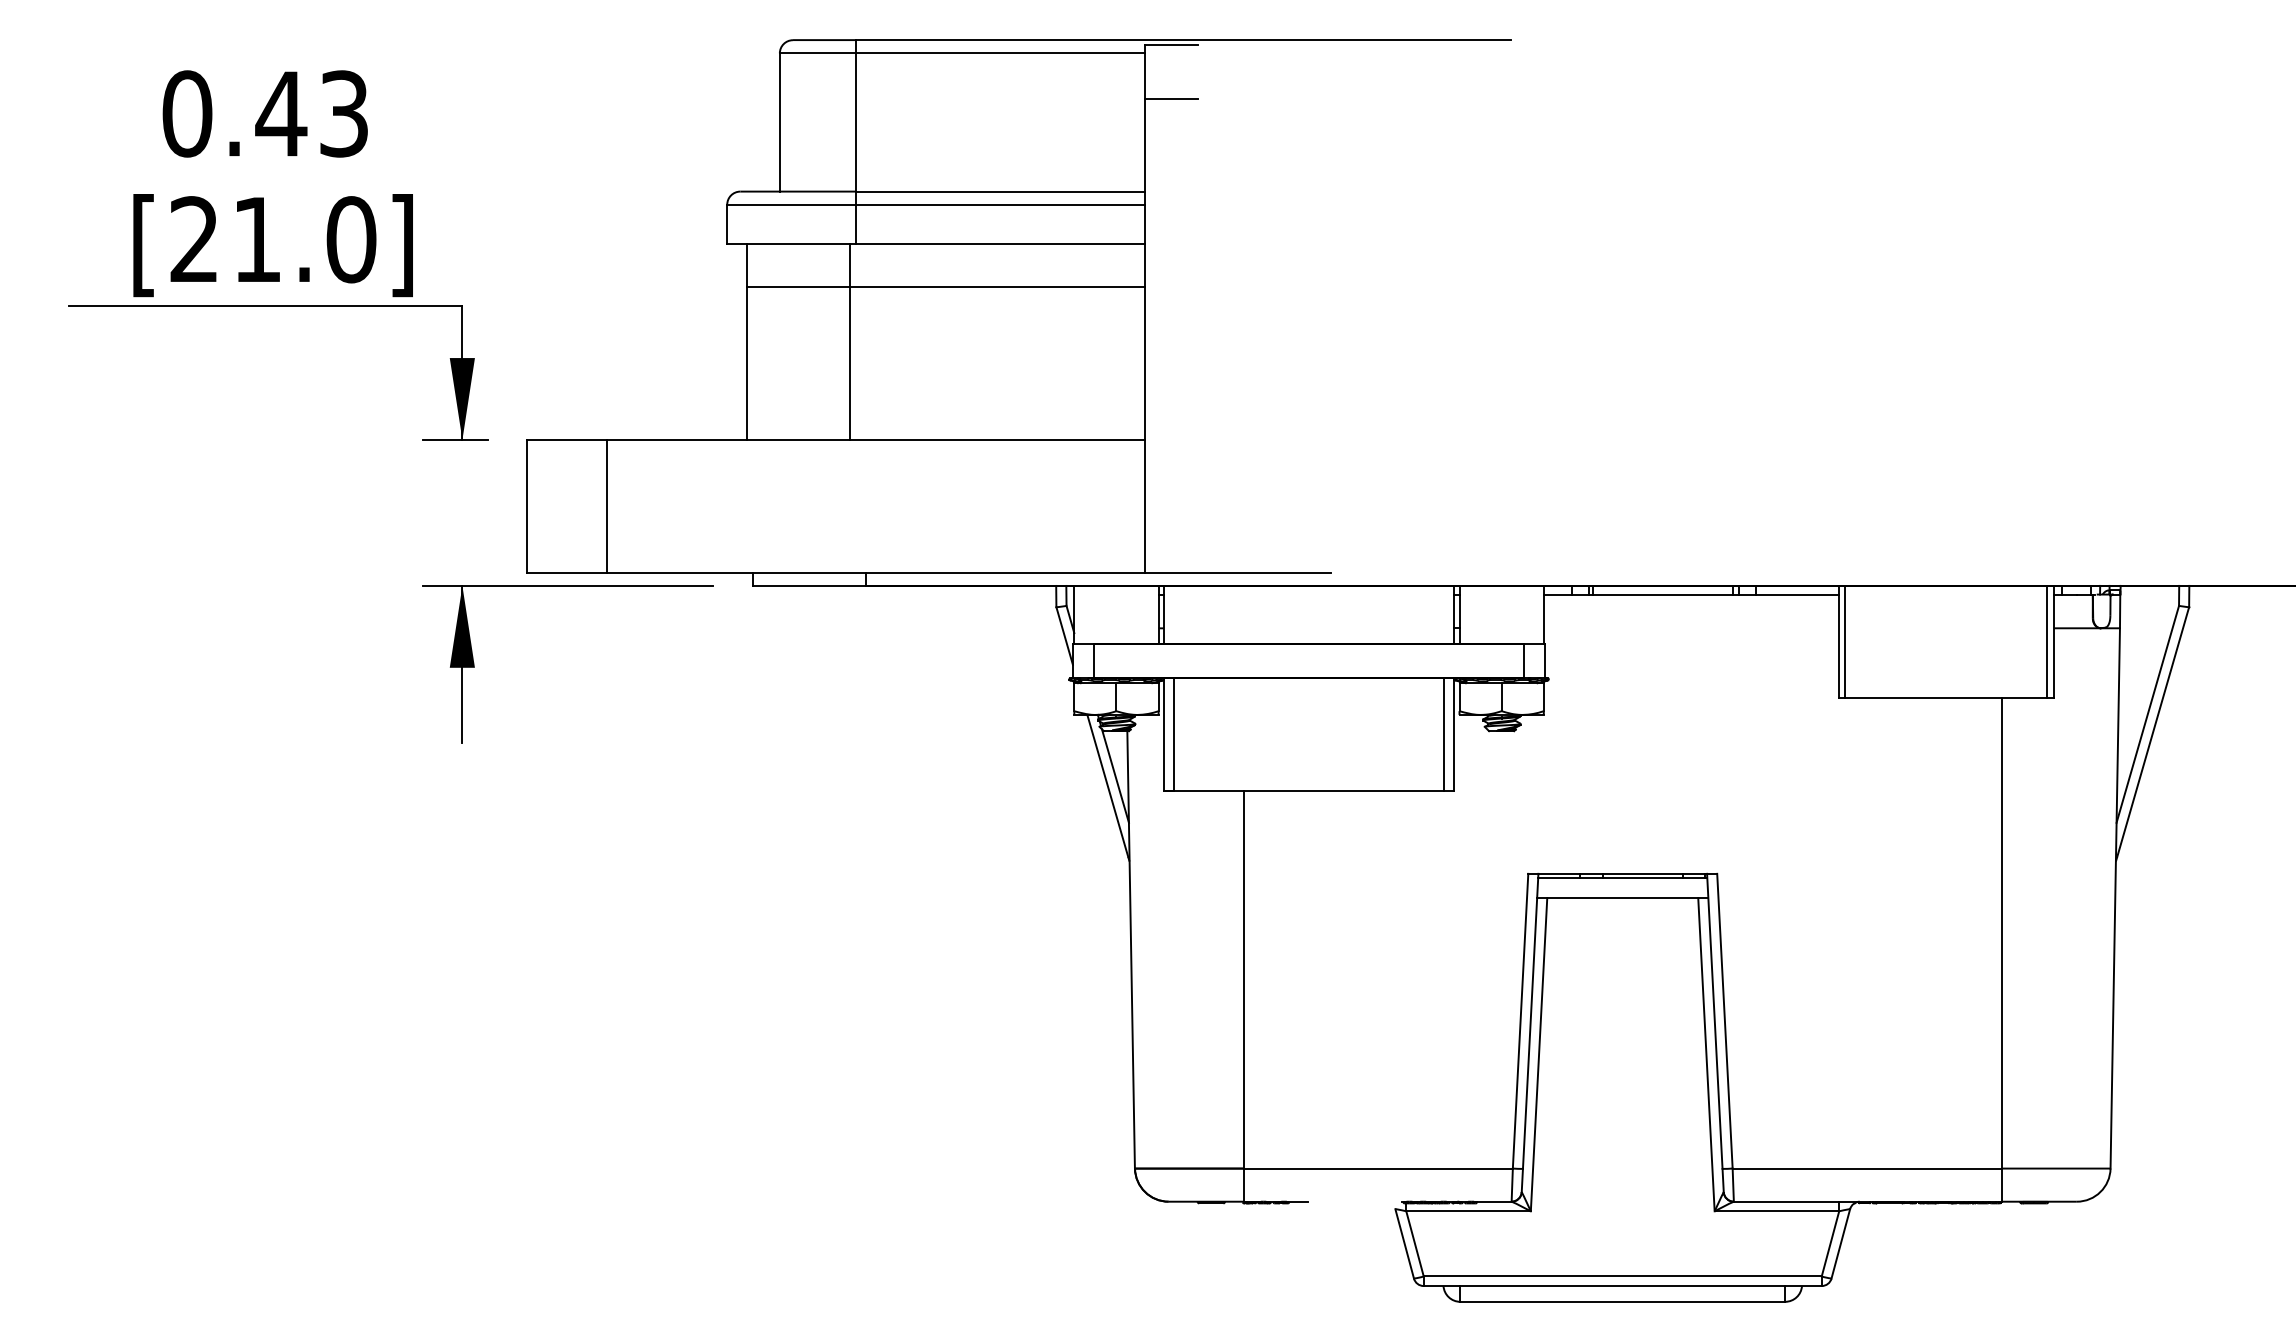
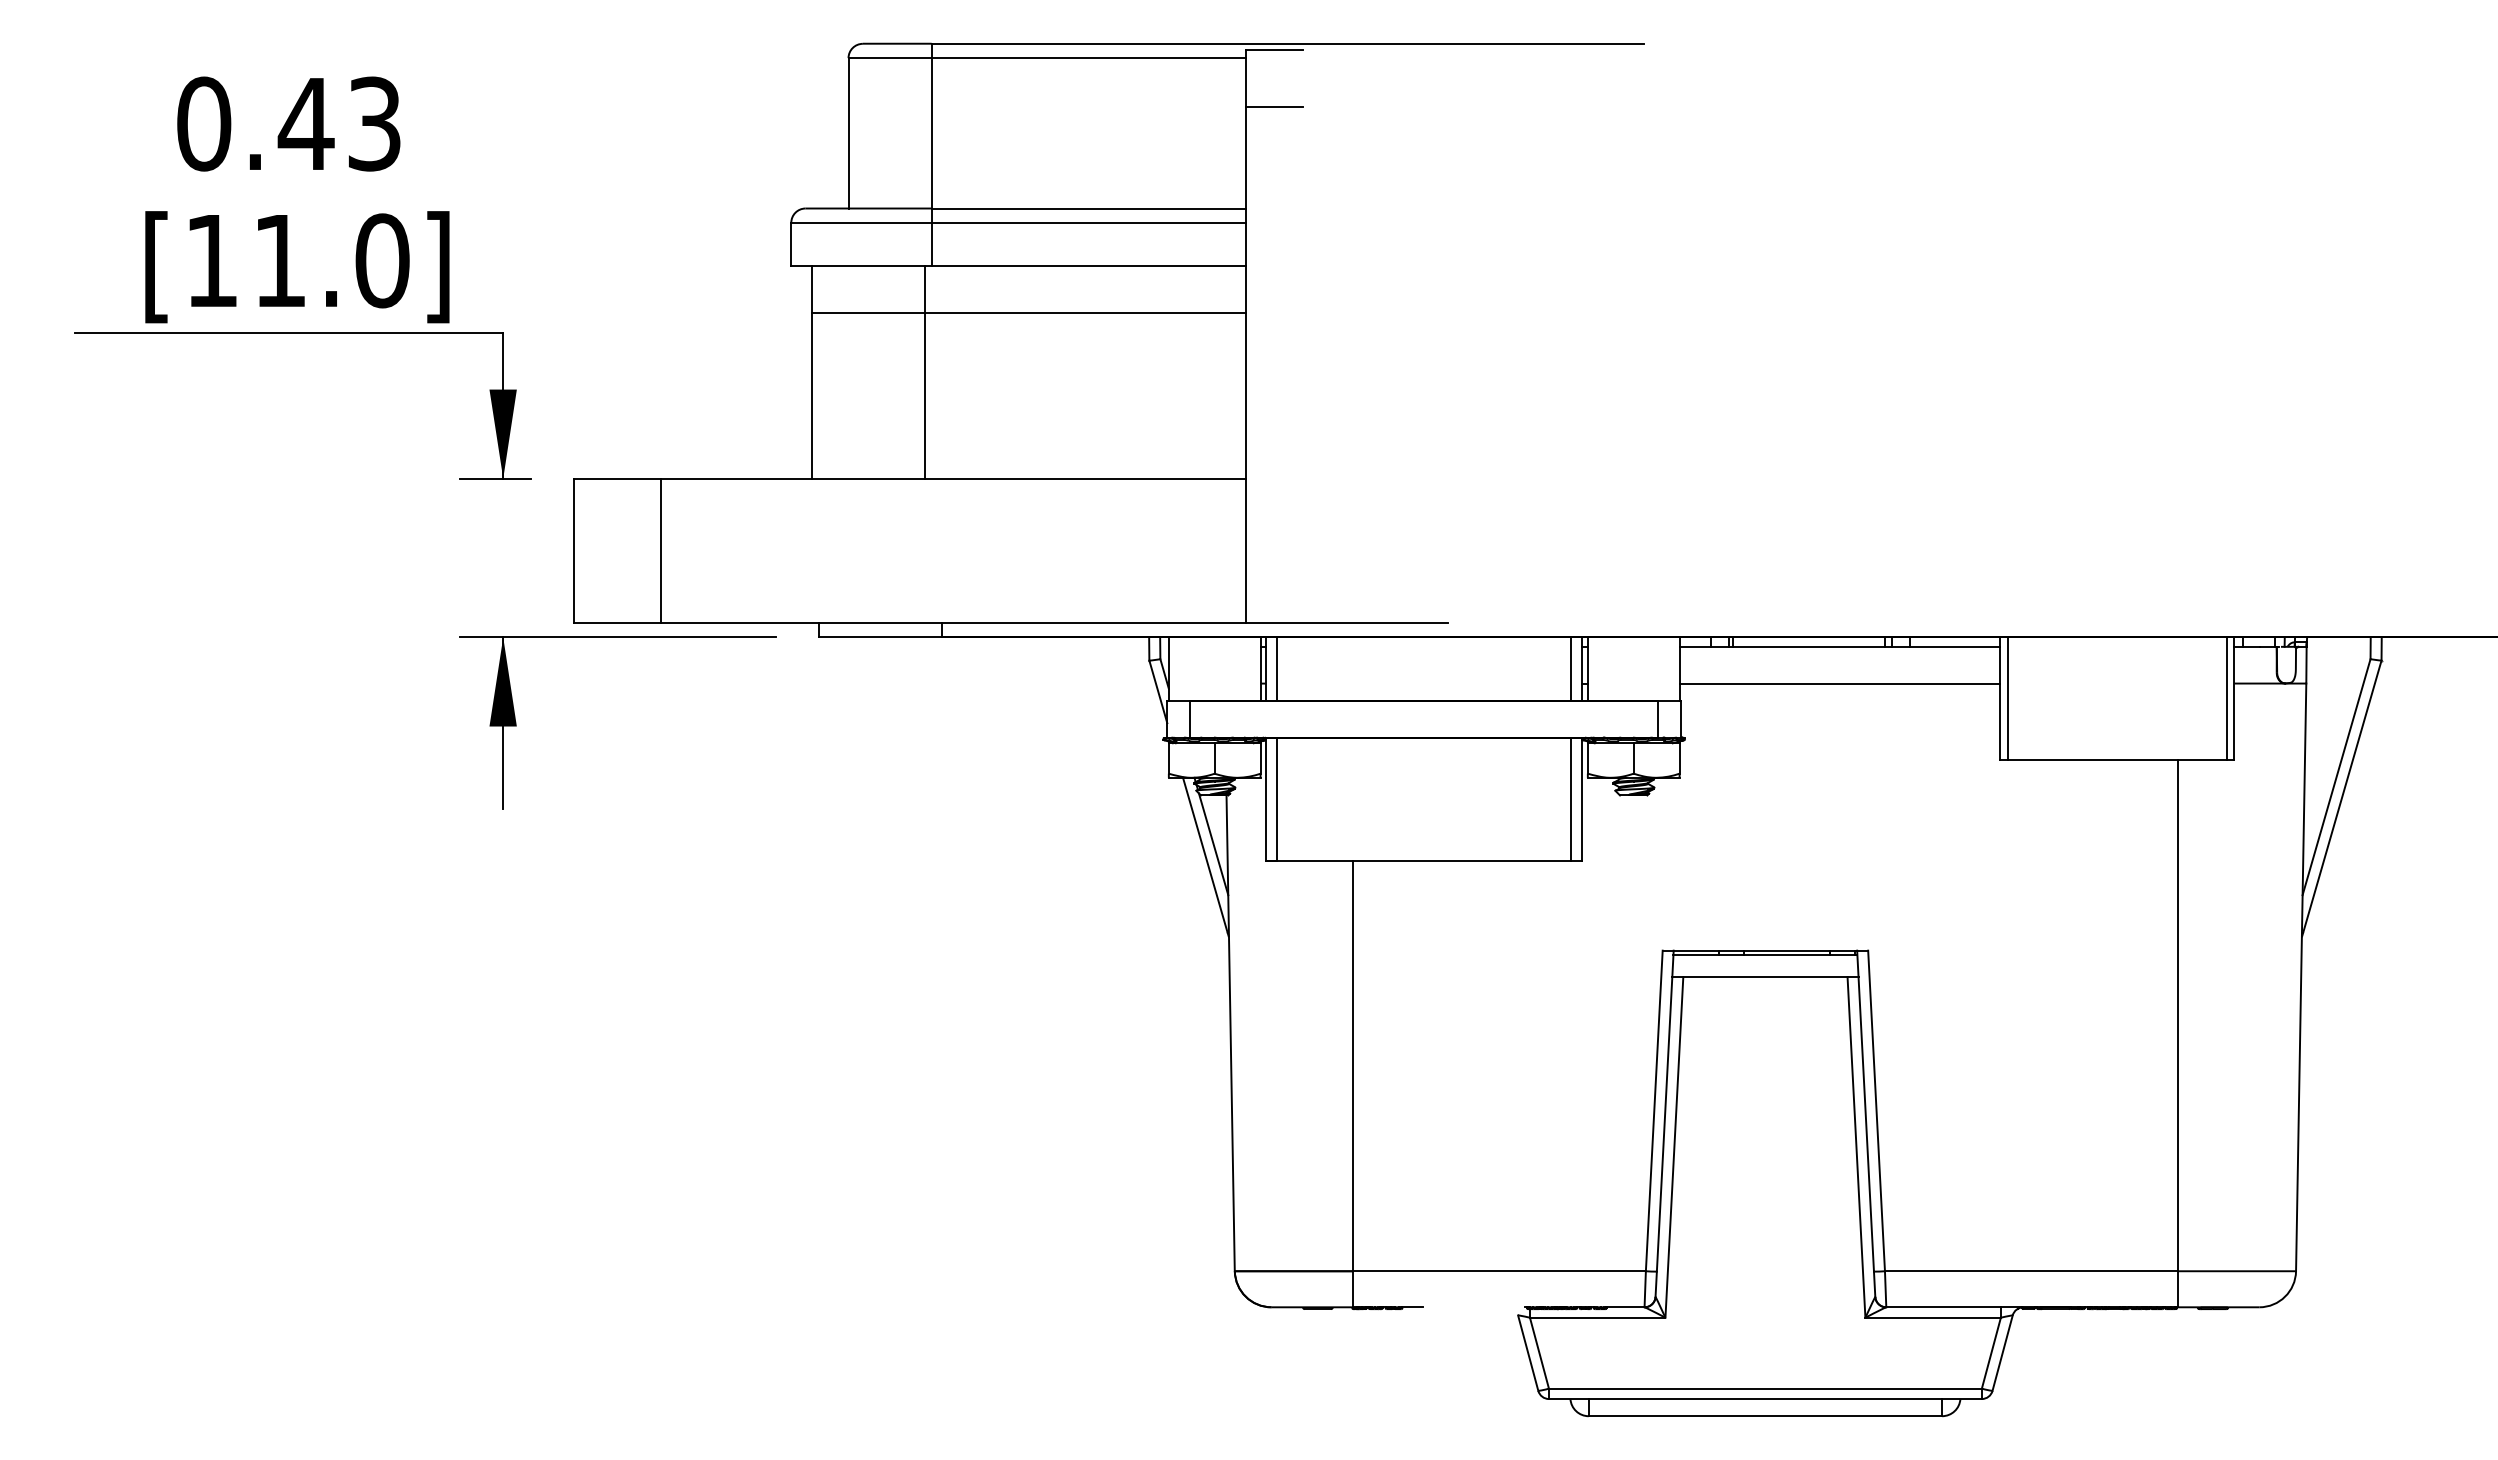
text: (193, 238) -> (210, 259), [21.0] -> [11.0]
line: (1174, 614) -> (1277, 668), added
line: (1443, 614) -> (1570, 668), added
line: (1690, 628) -> (1839, 683), added

